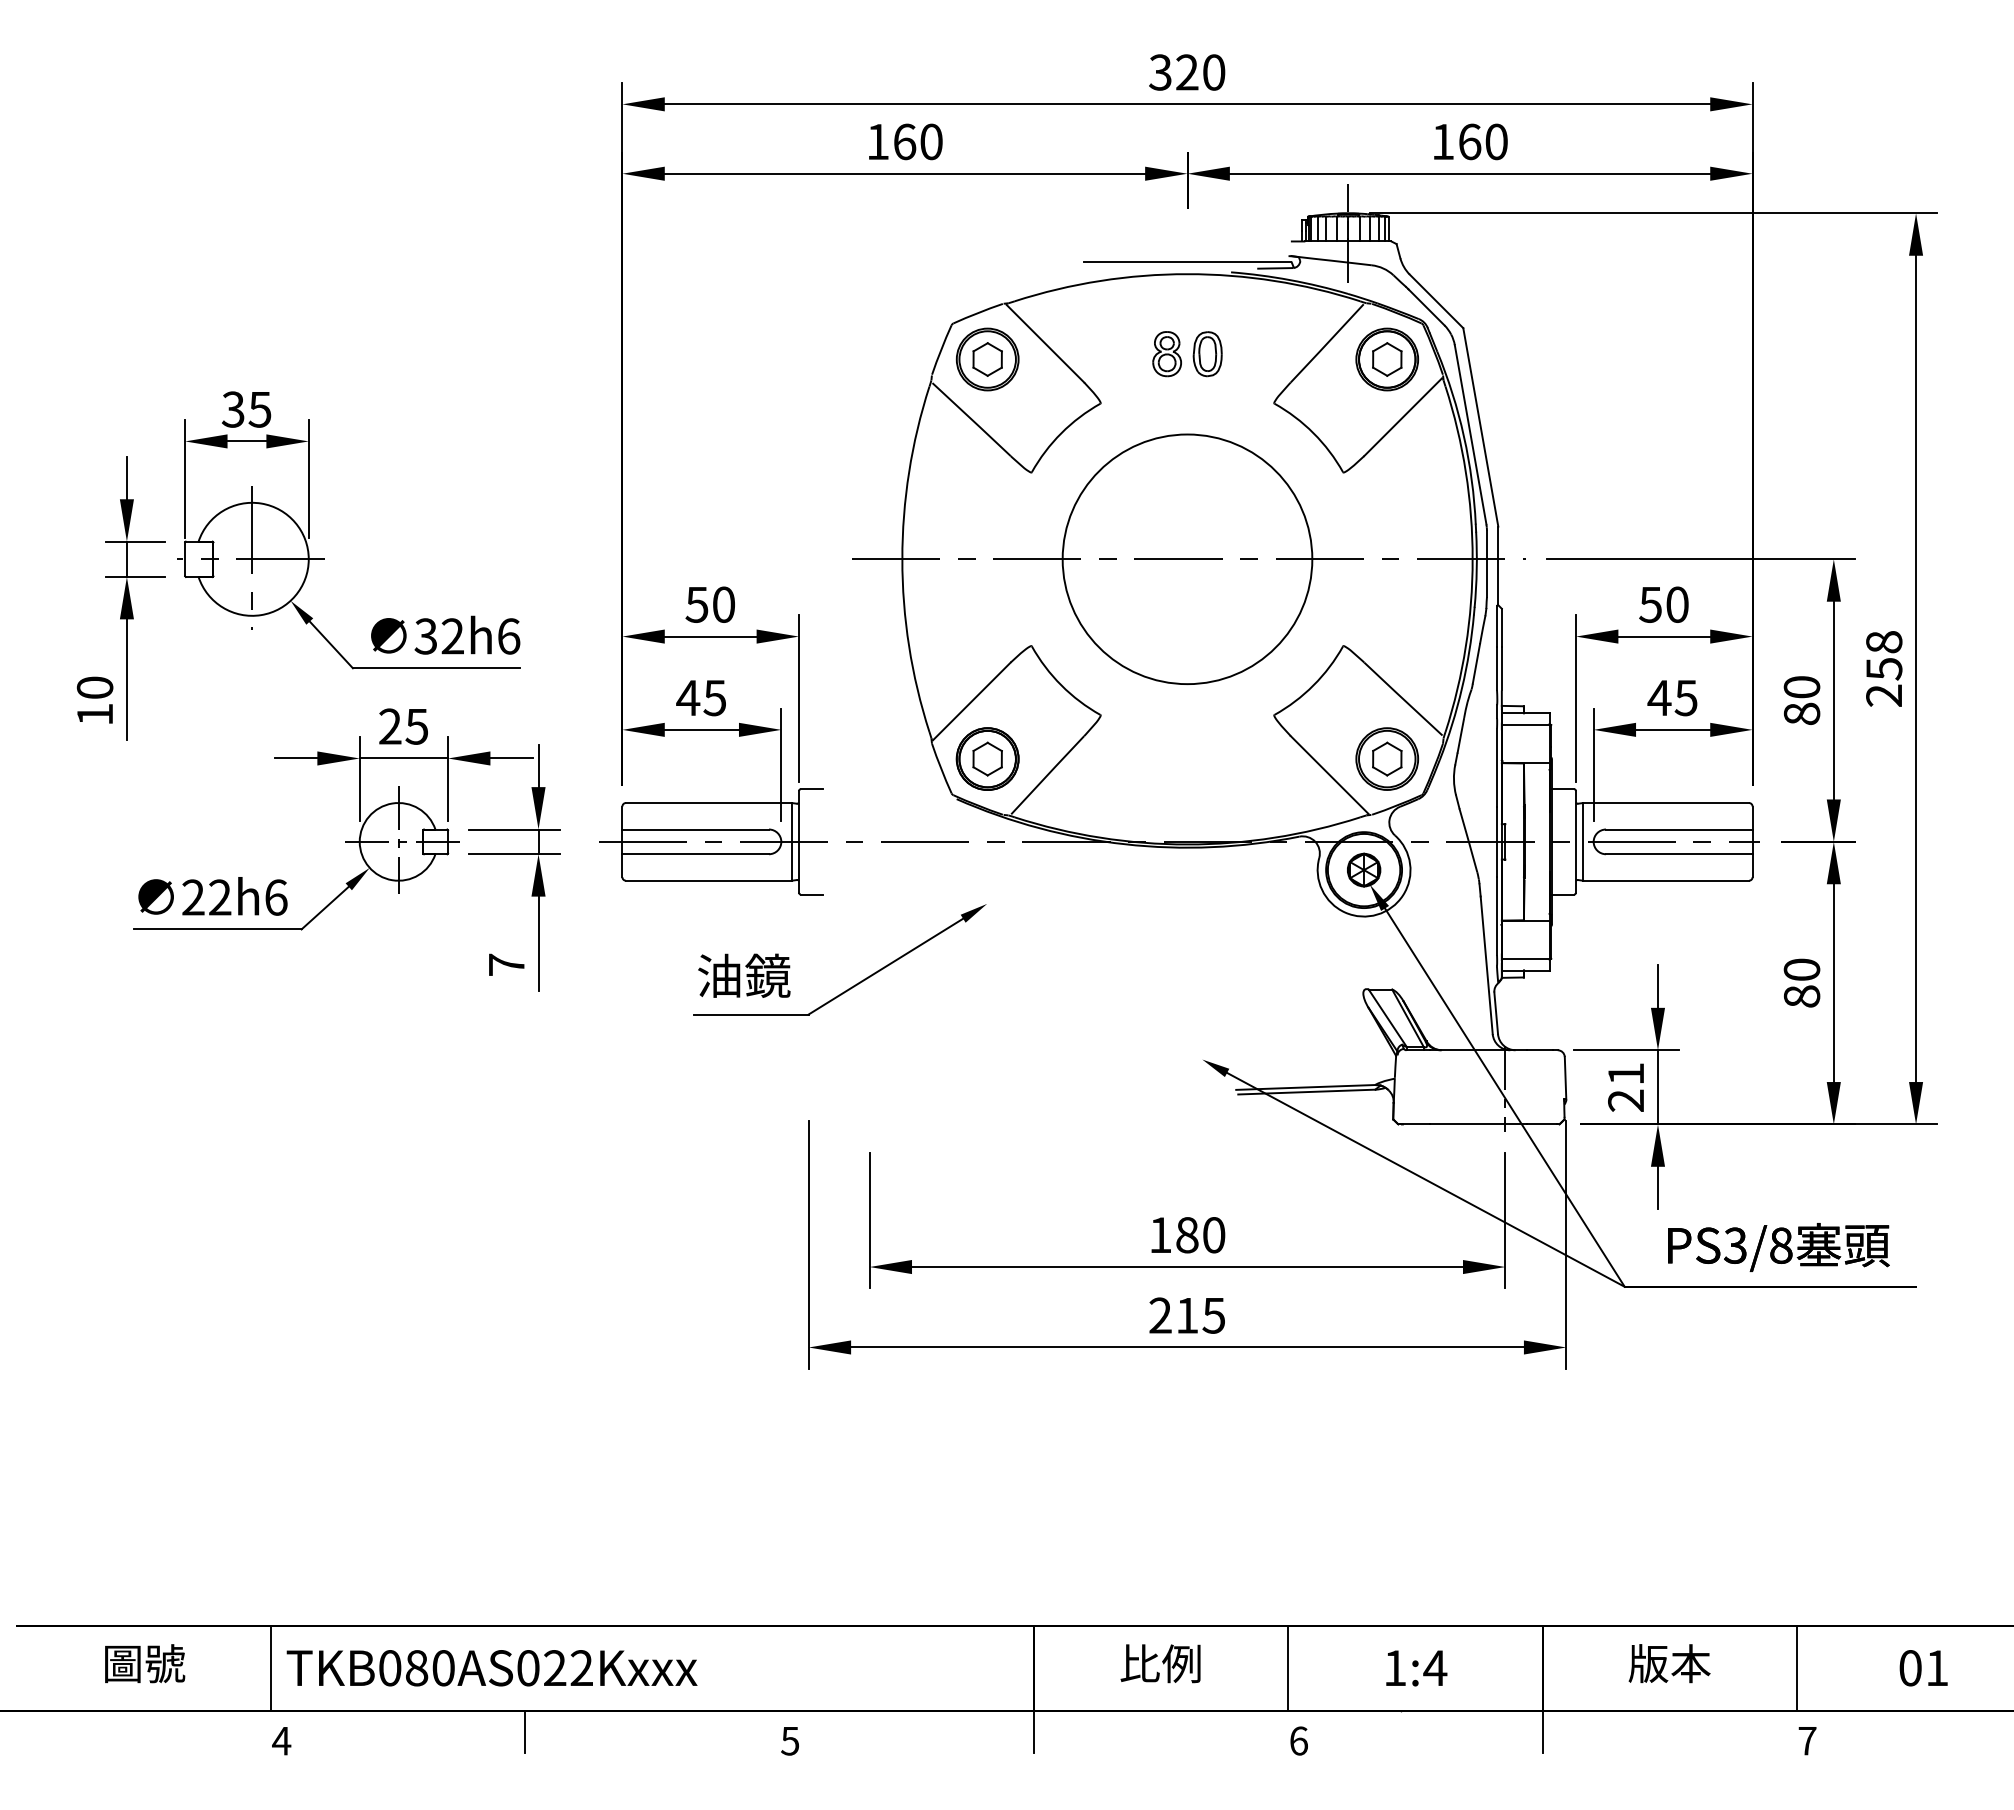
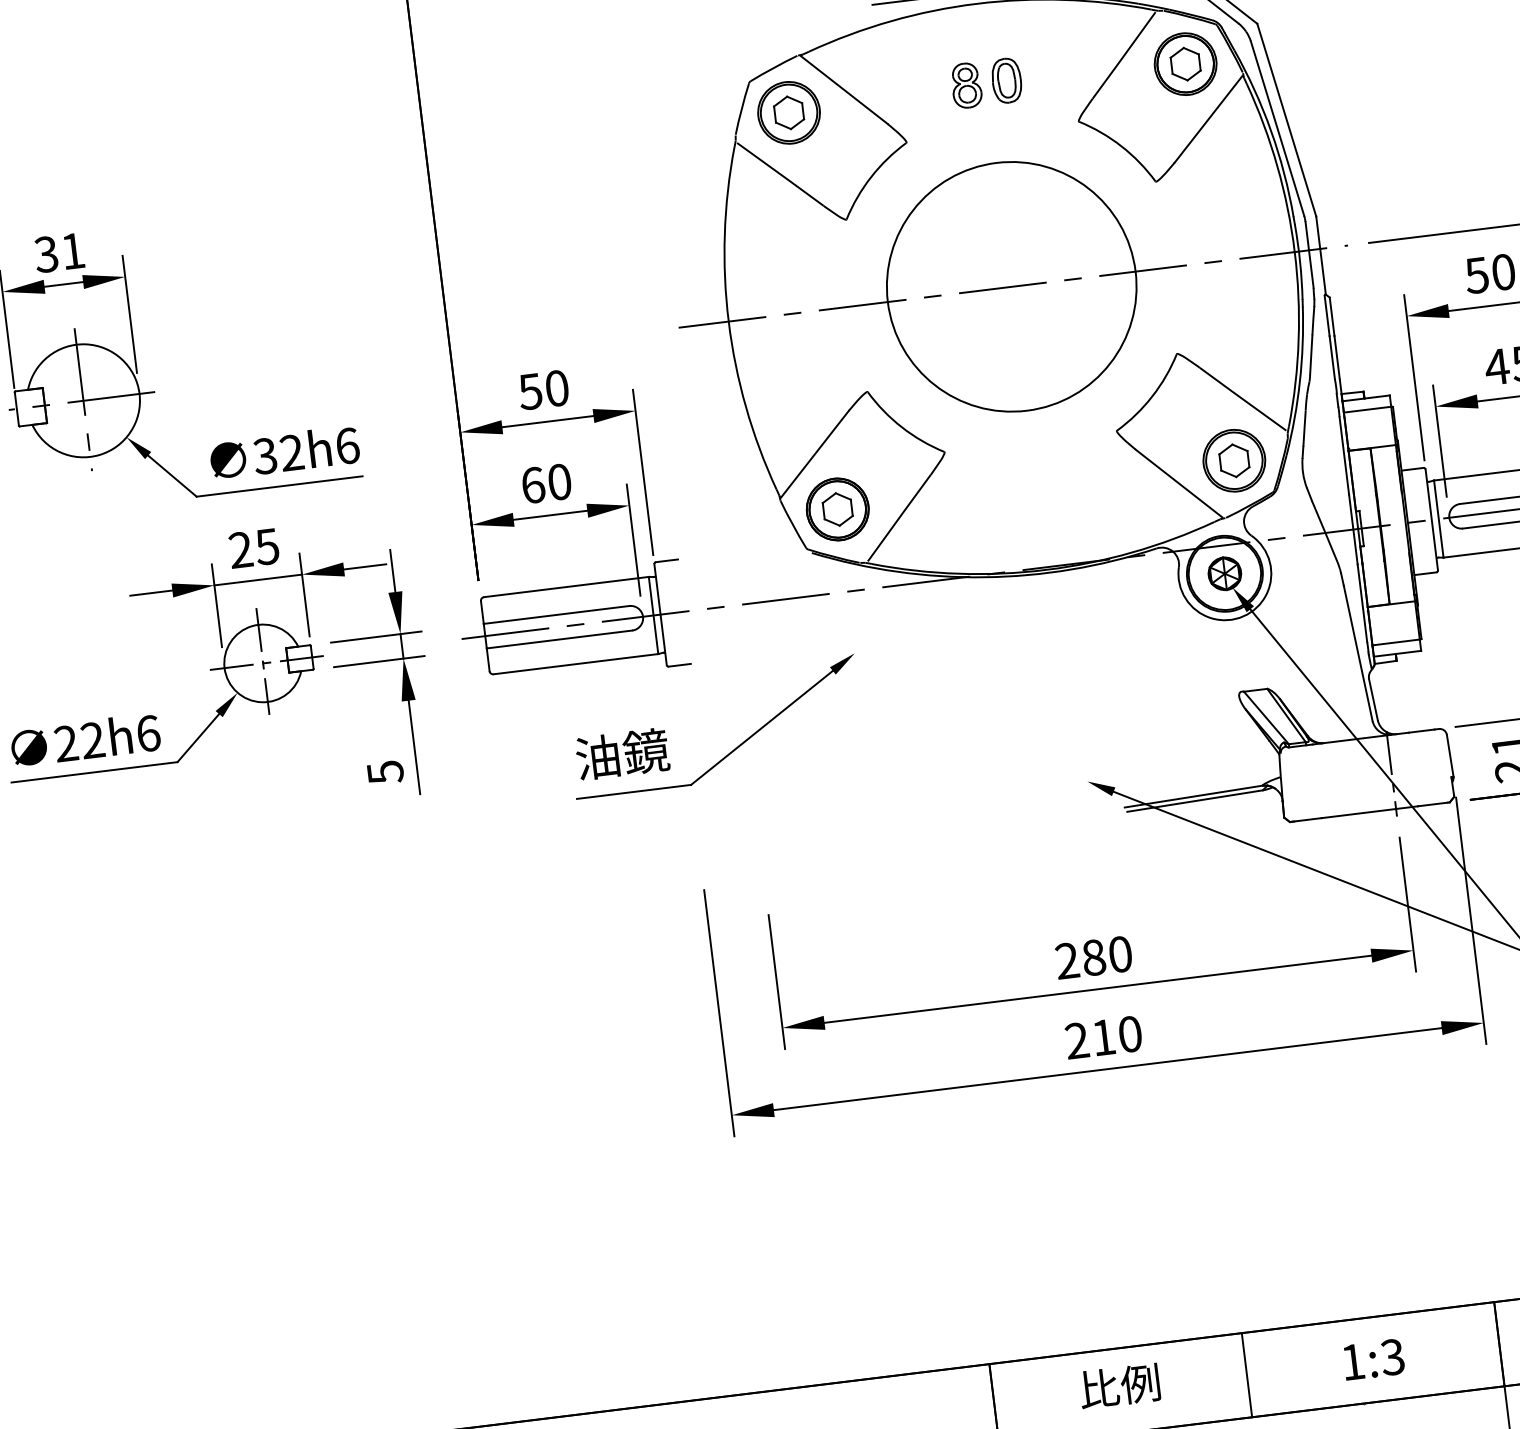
text: (259, 409) -> (72, 251), 35 -> 31
text: (701, 697) -> (546, 483), 45 -> 60
text: (506, 964) -> (385, 771), 7 -> 5
text: (1160, 1234) -> (1067, 960), 180 -> 280
text: (1213, 1315) -> (1129, 1034), 215 -> 210
text: (1435, 1668) -> (1393, 1357), 1:4 -> 1:3

